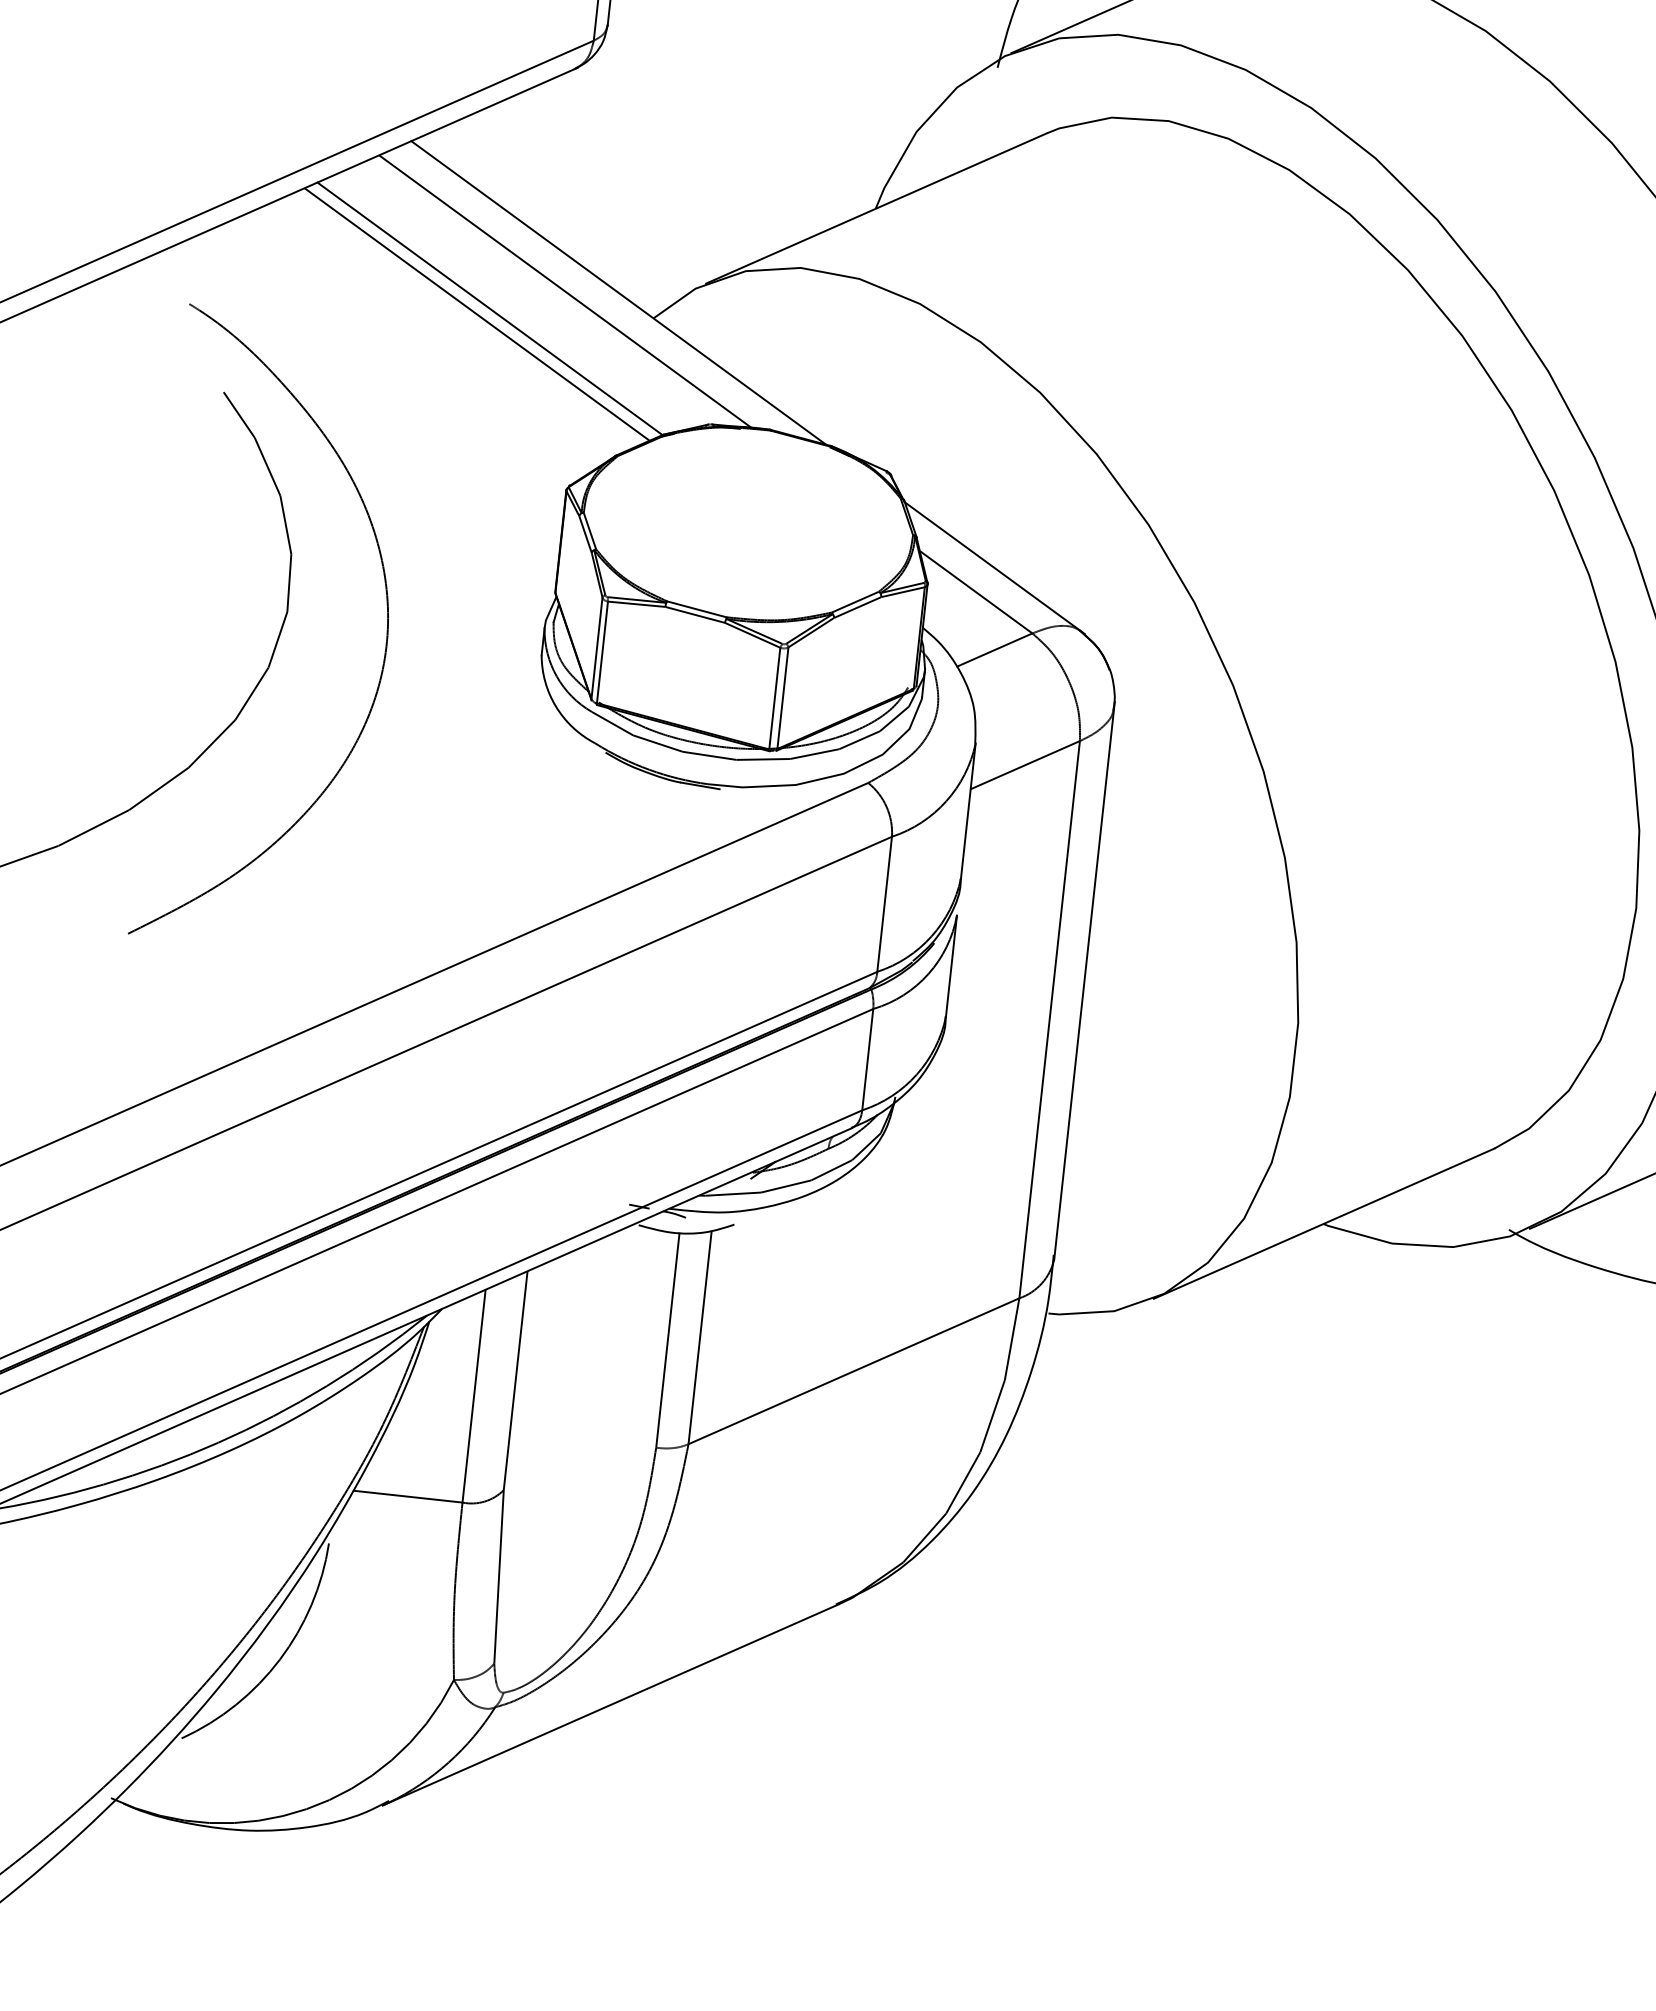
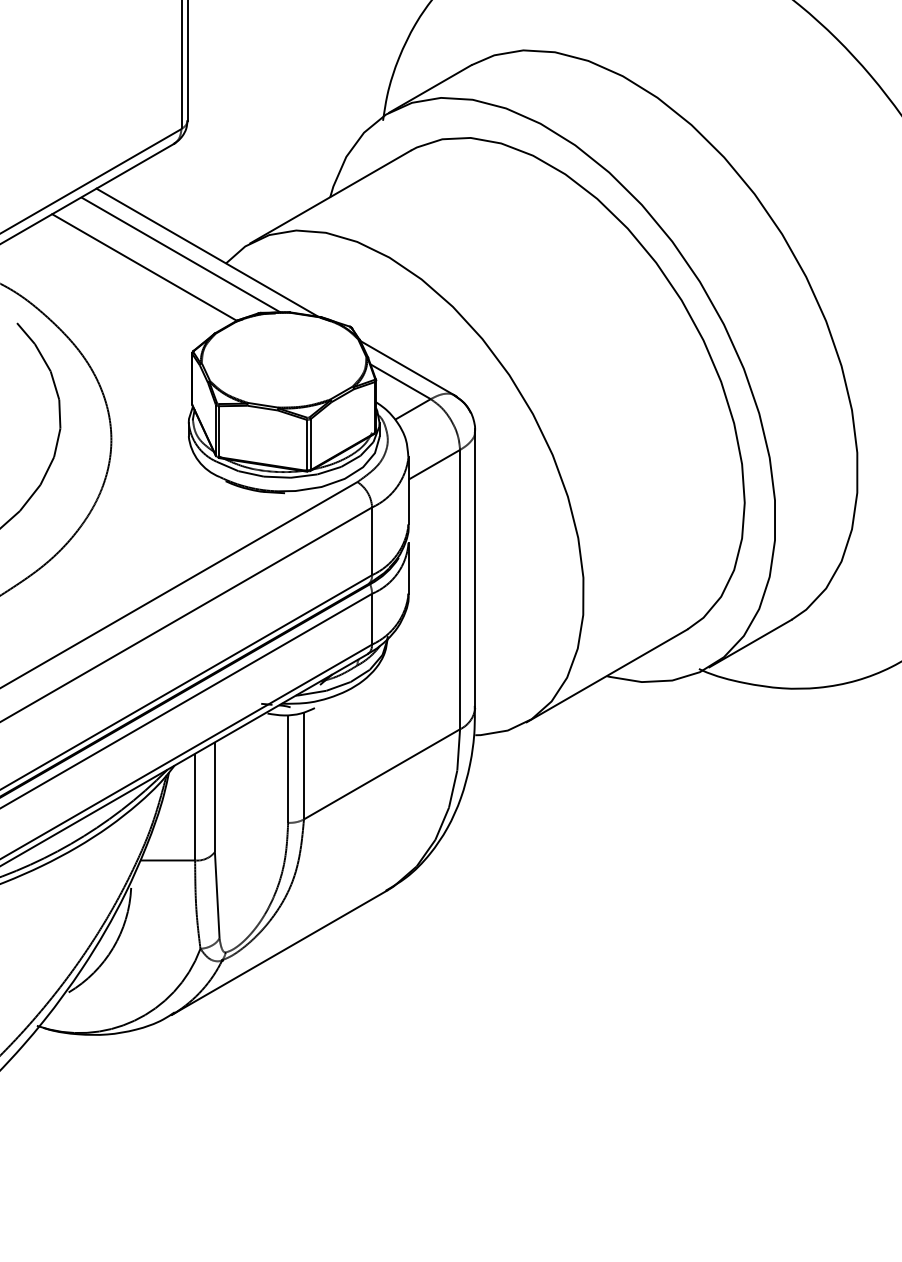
line: (477, 313) -> (138, 270), removed

